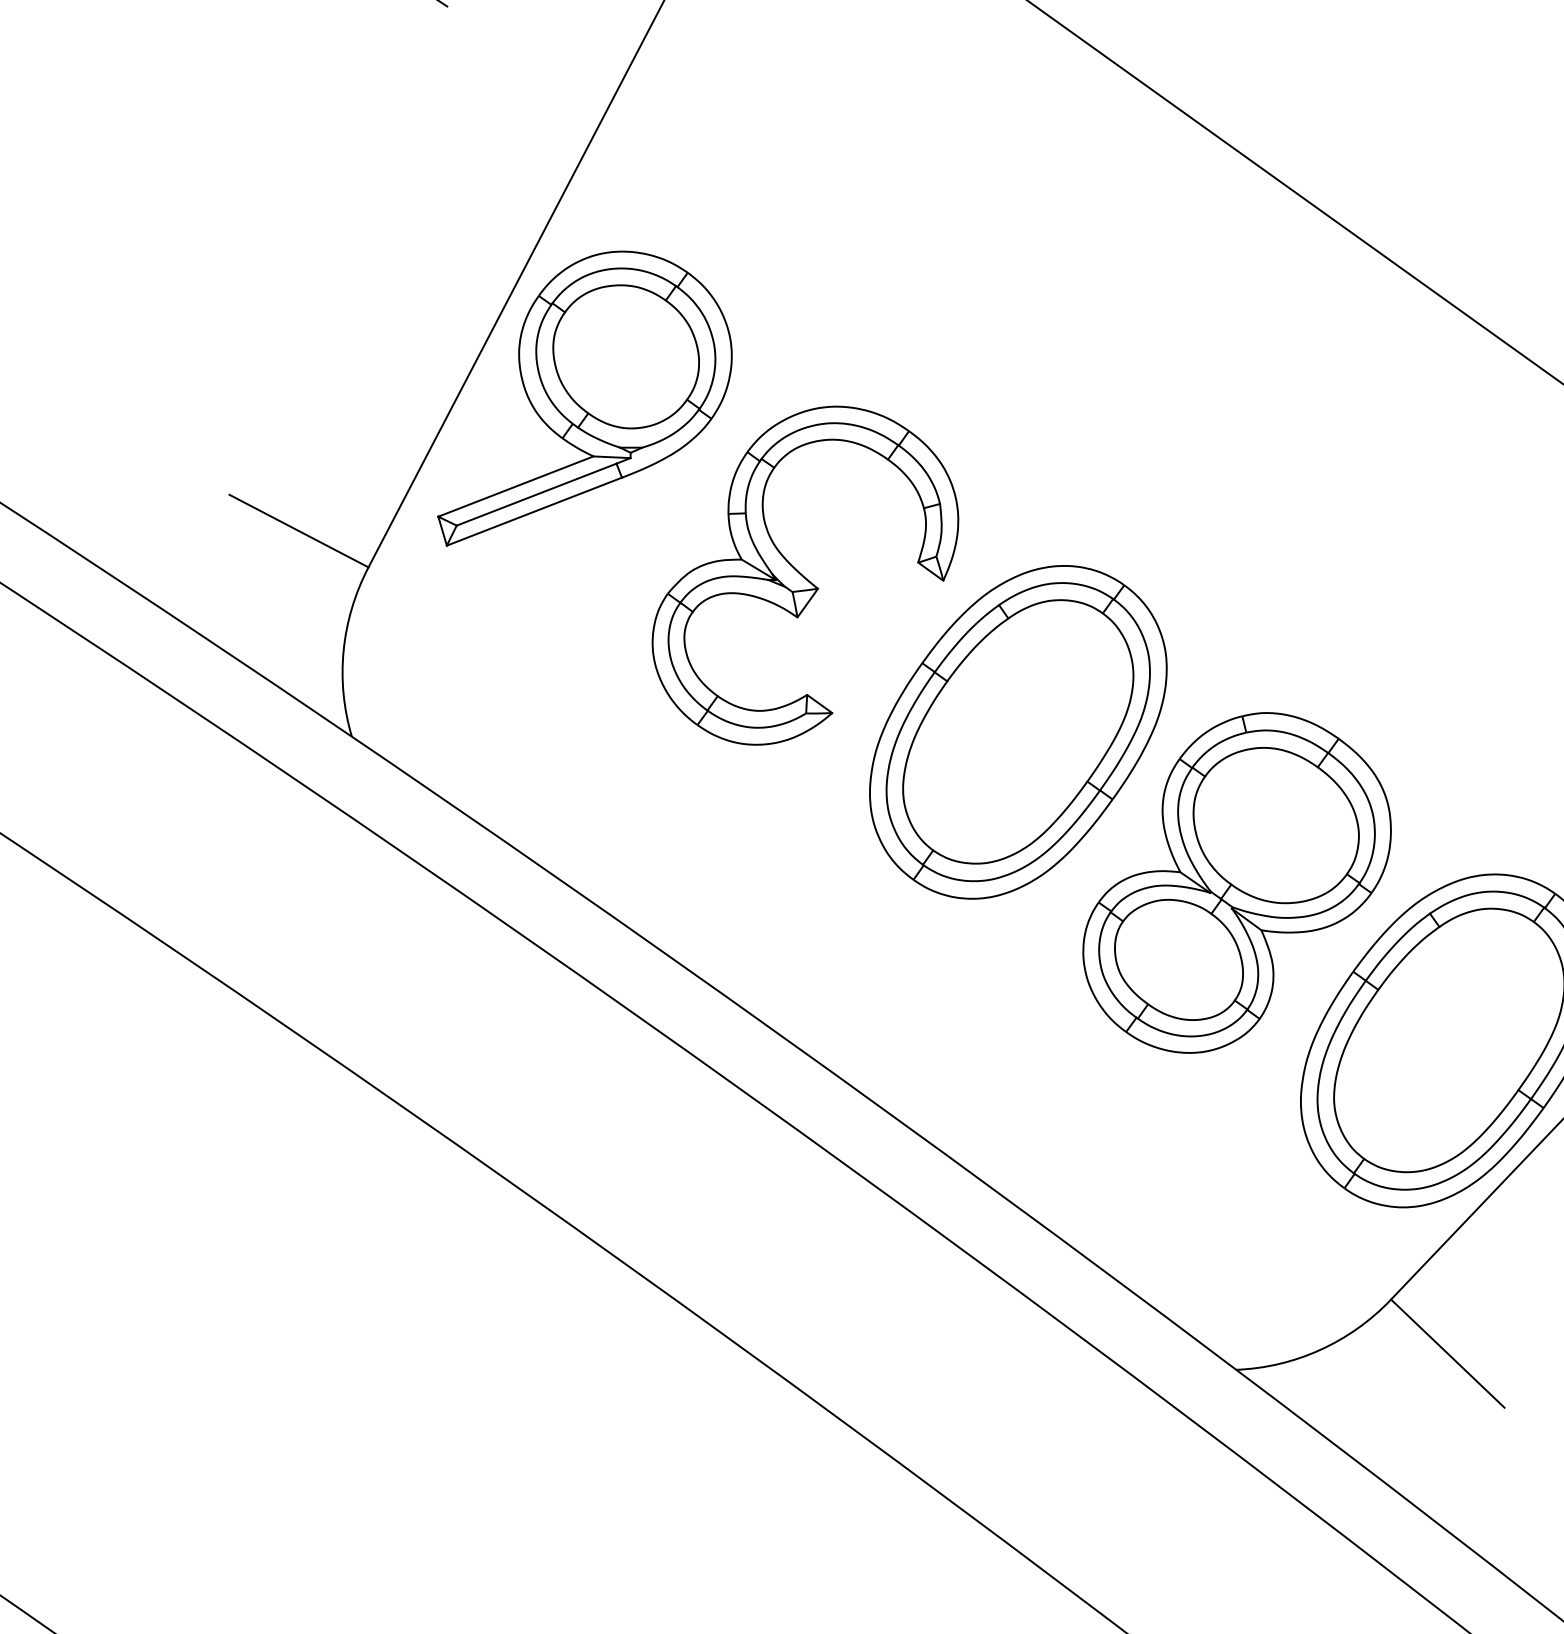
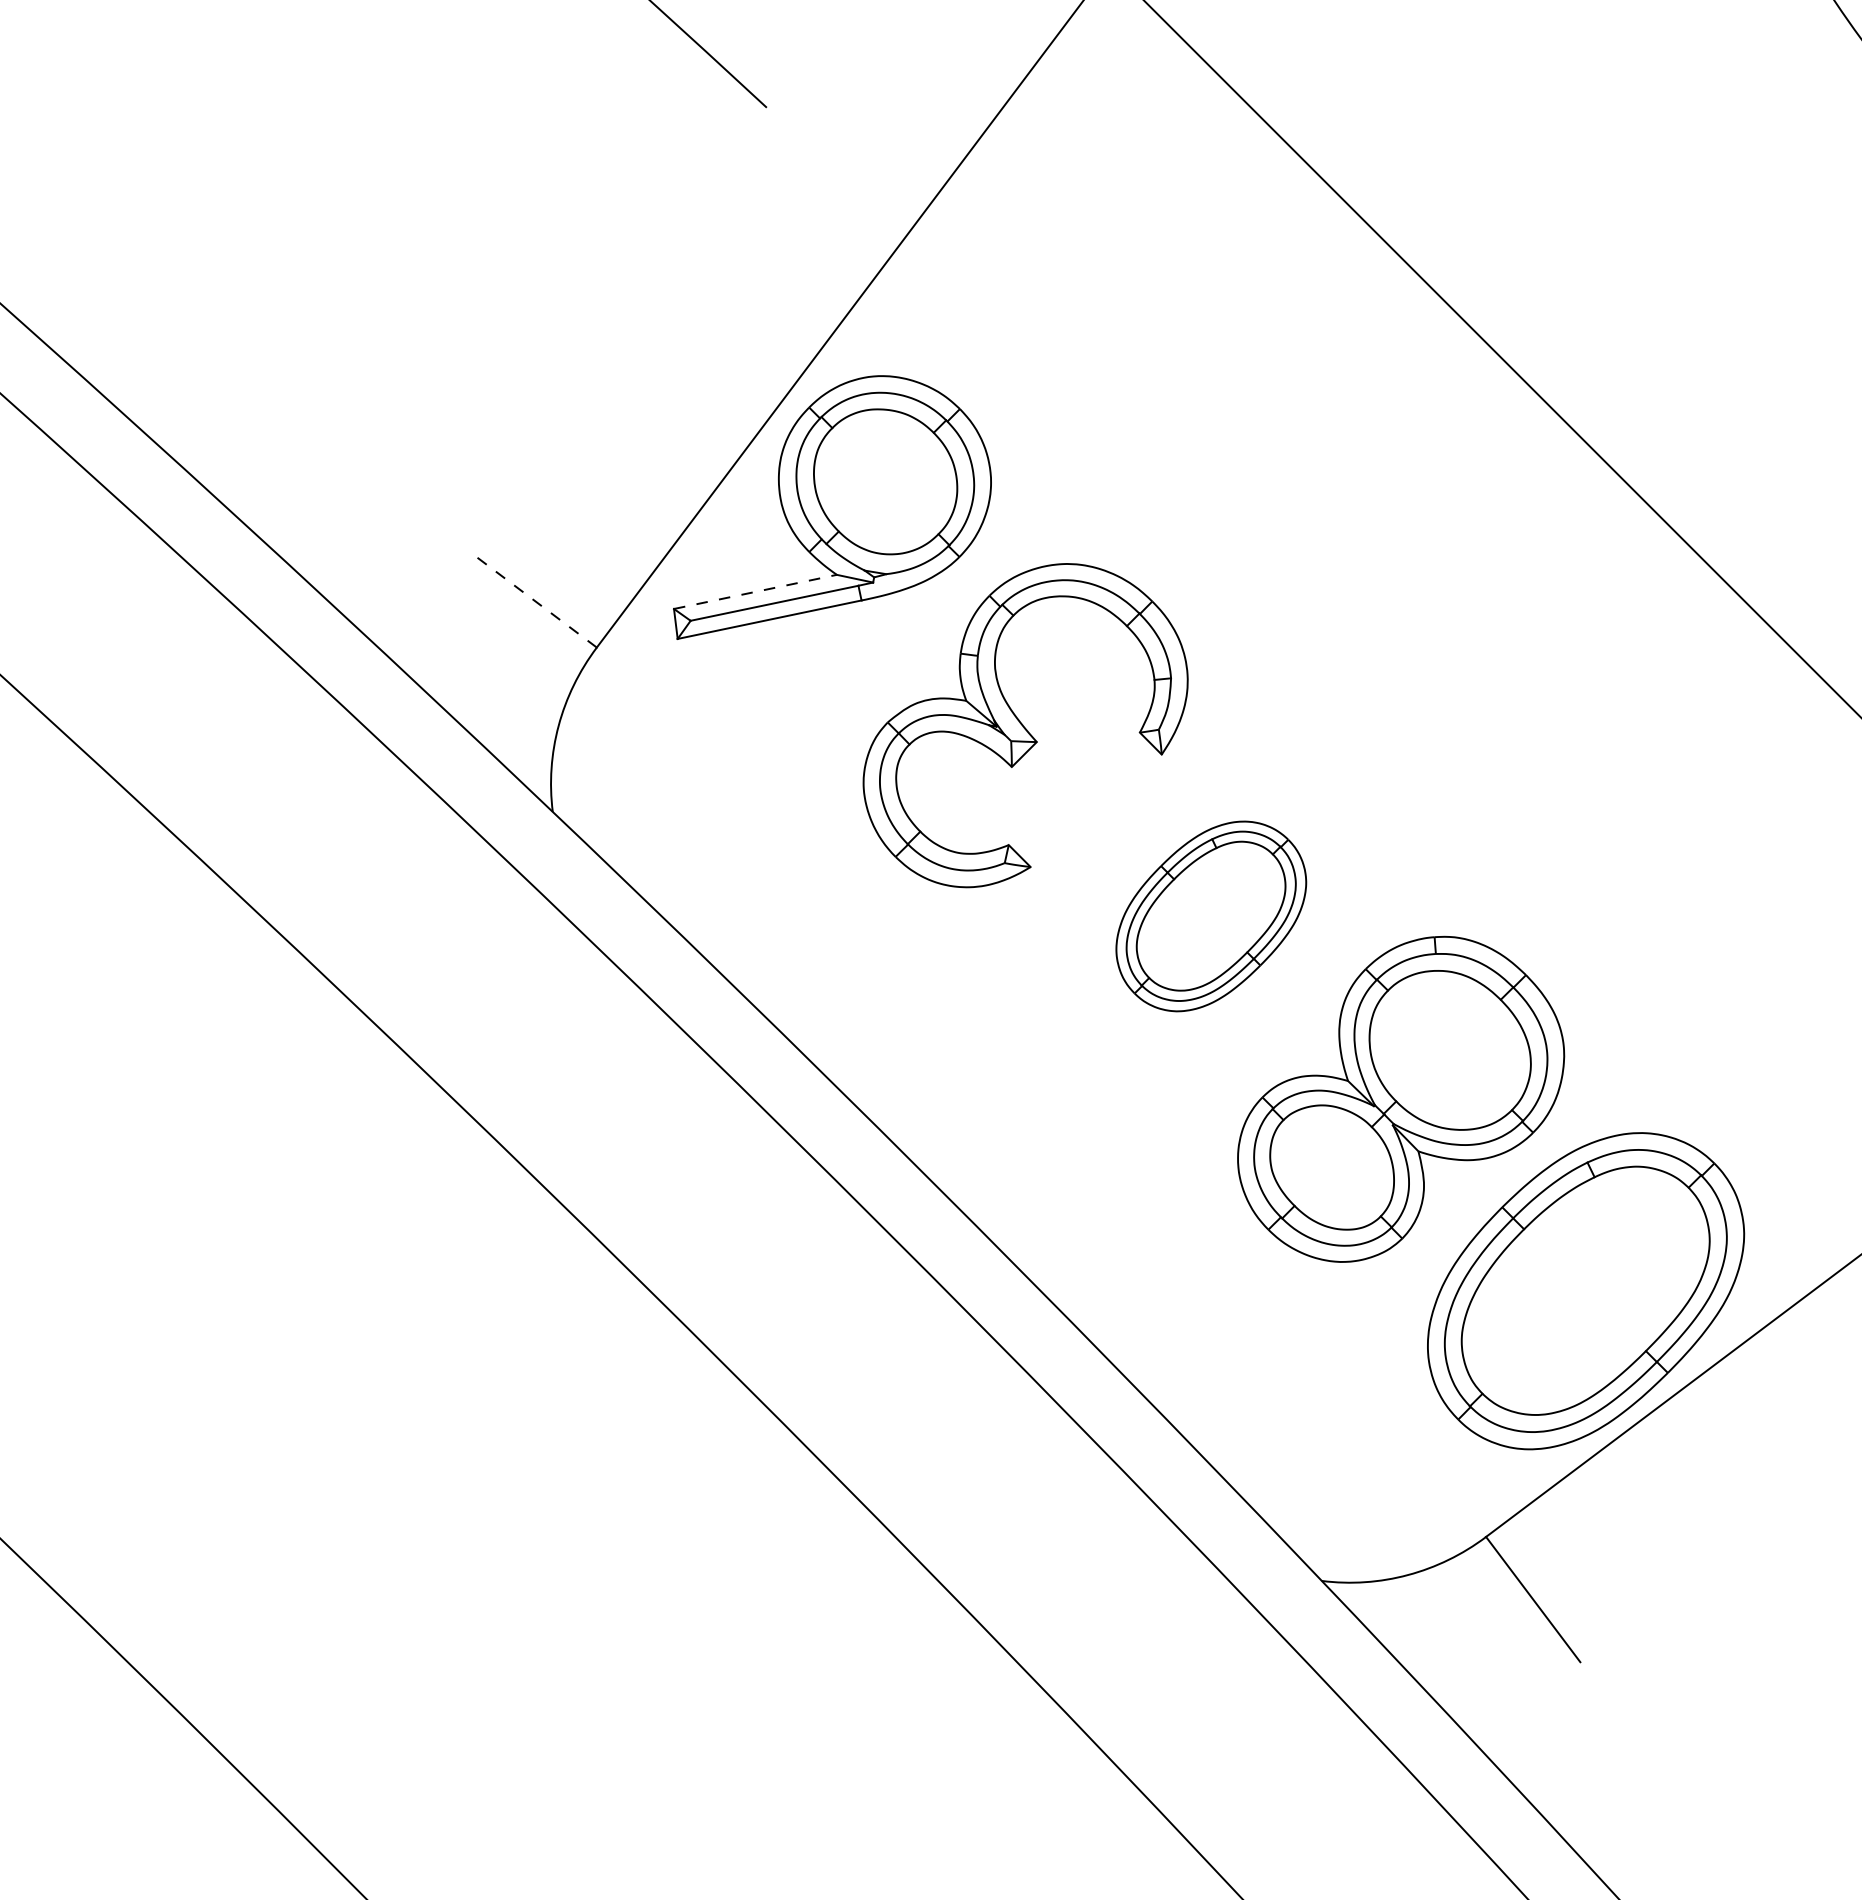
line: (515, 486) -> (755, 591), solid -> dashed
line: (298, 531) -> (533, 600), solid -> dashed
part: (1018, 732) -> (1211, 916), size x0.6

